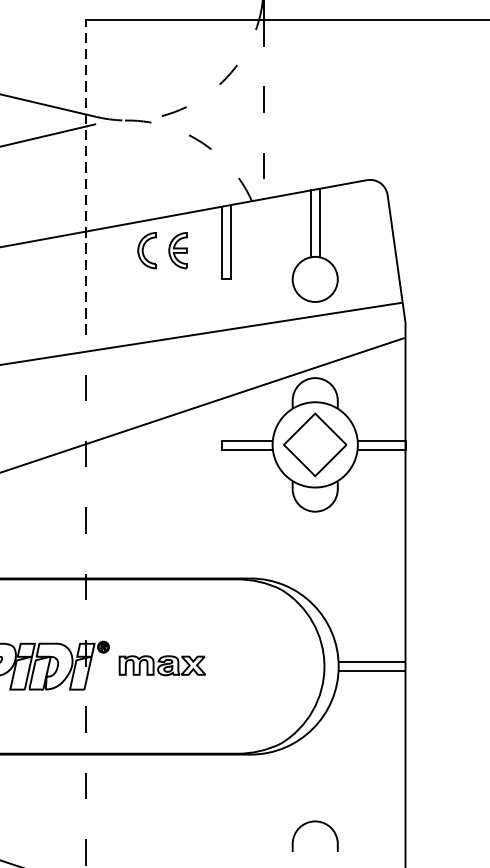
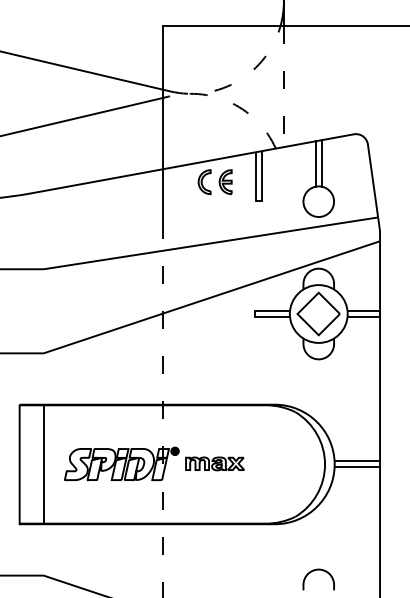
line: (86, 177) -> (163, 132), dashed -> solid

